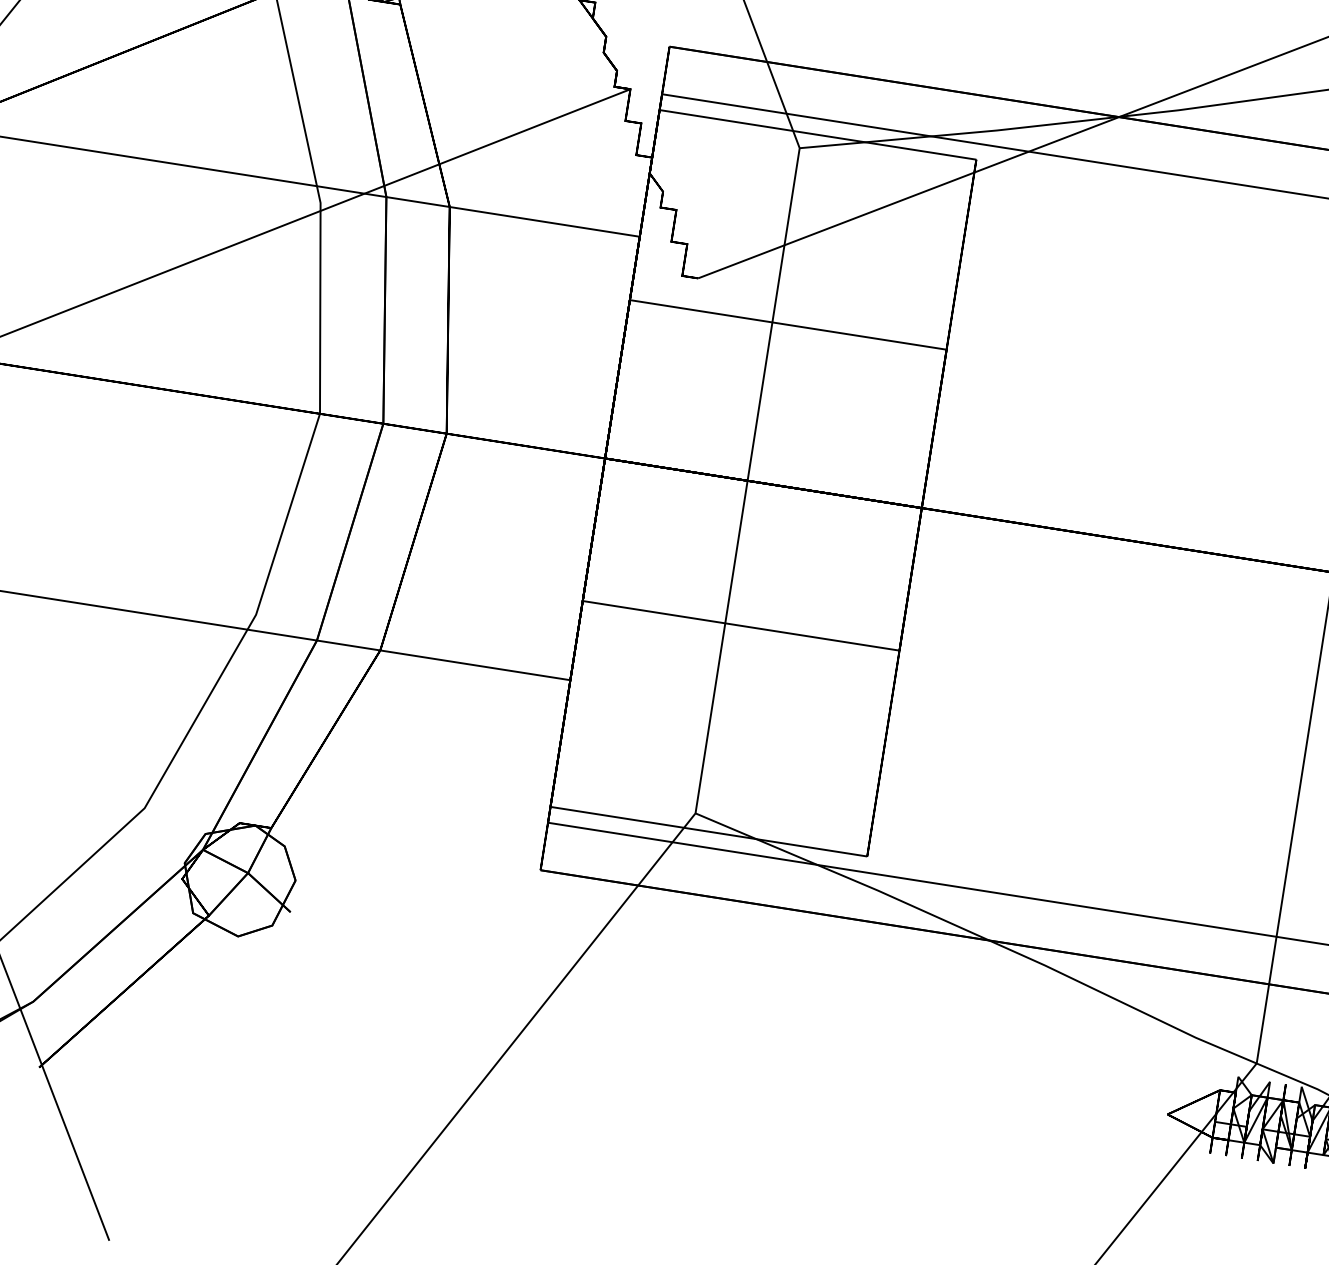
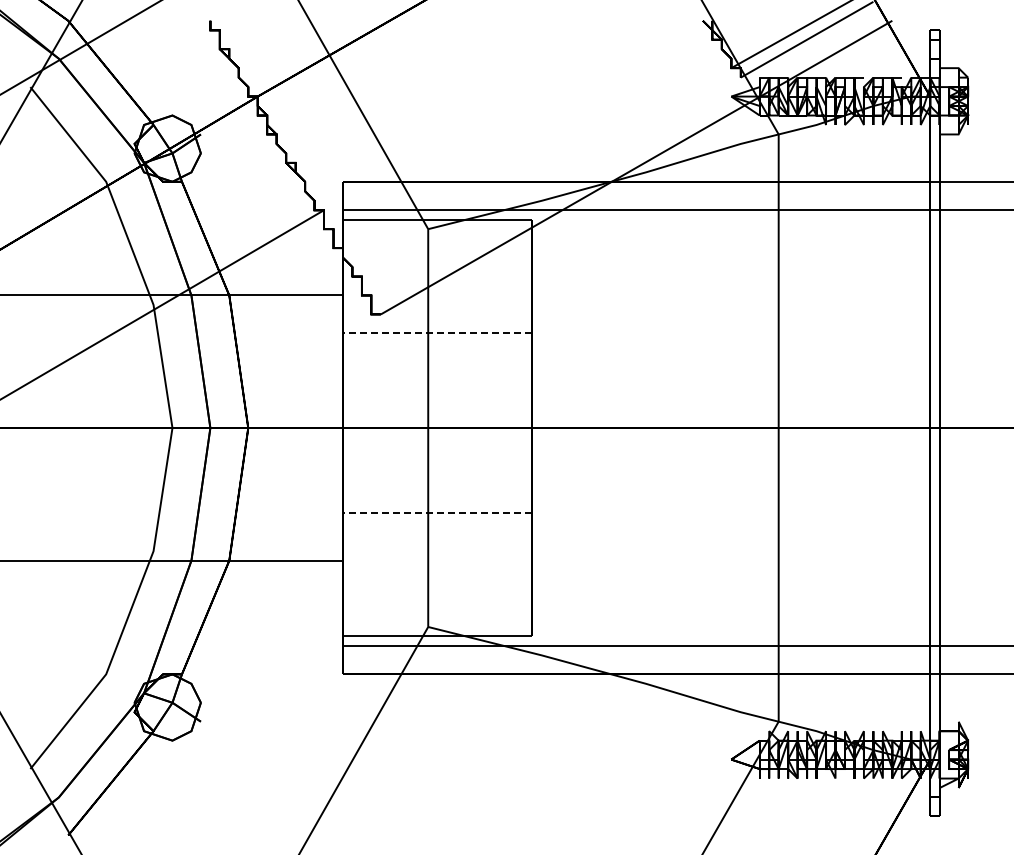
line: (787, 325) -> (437, 333), solid -> dashed
line: (740, 626) -> (437, 513), solid -> dashed

